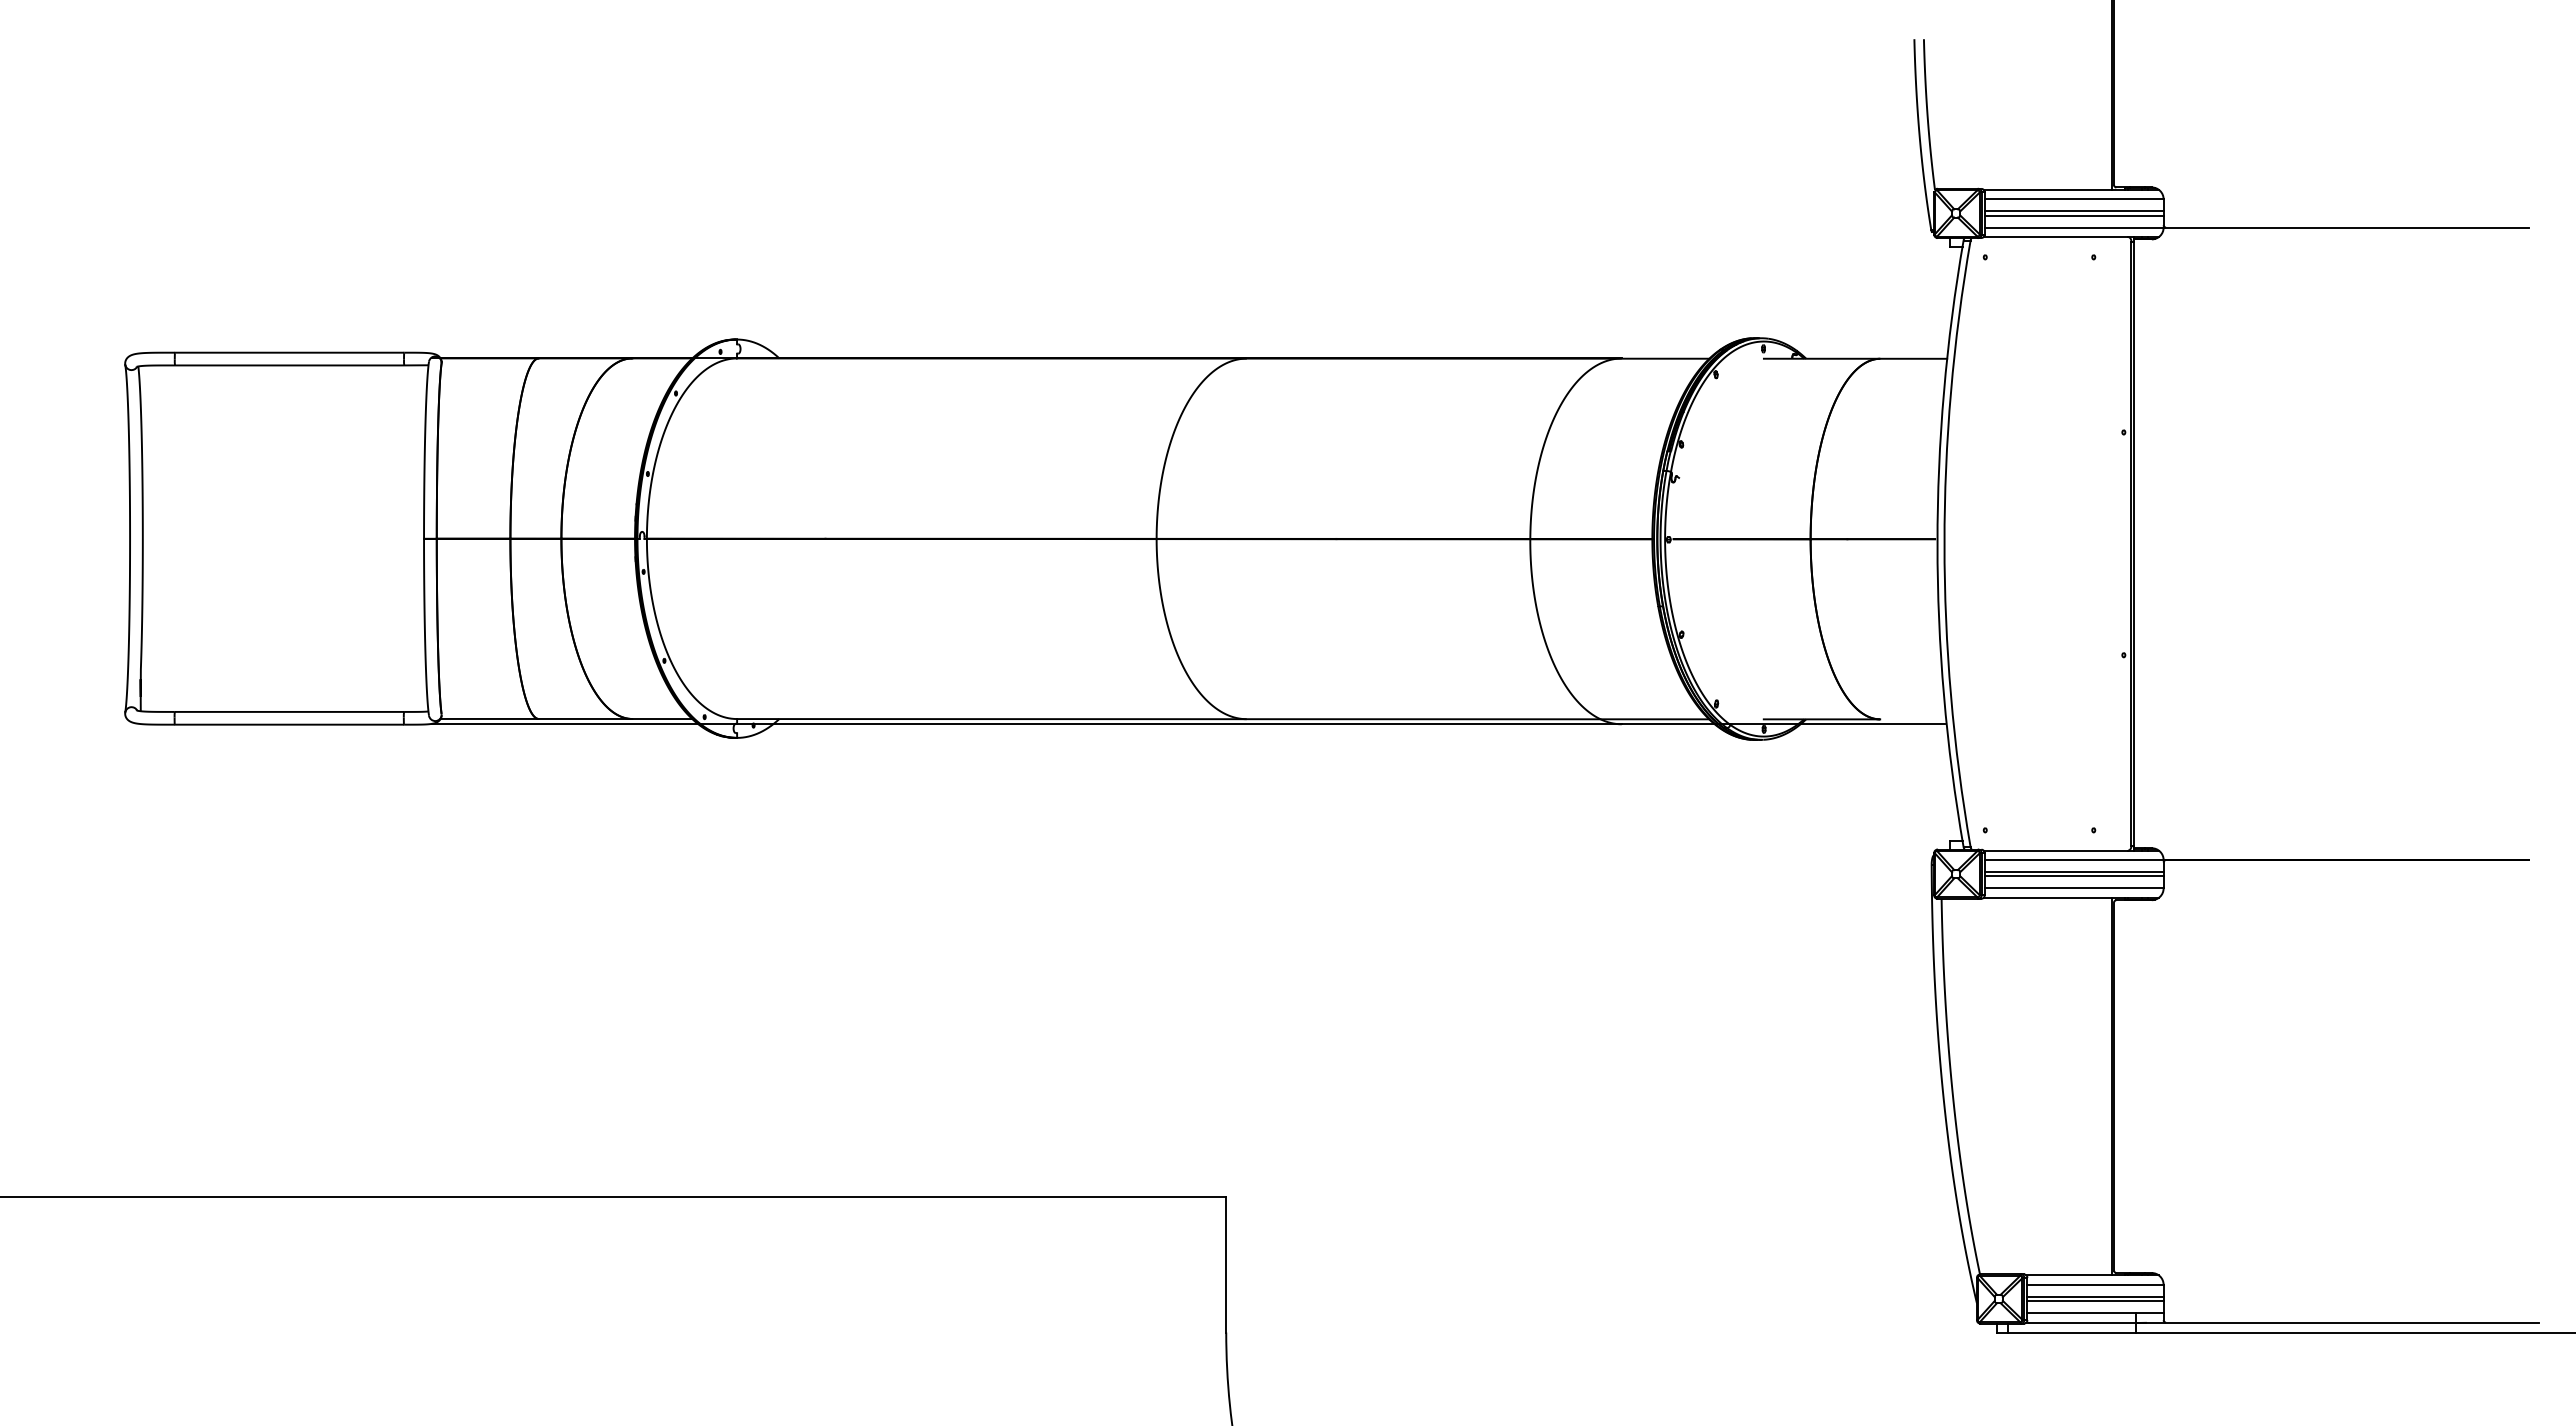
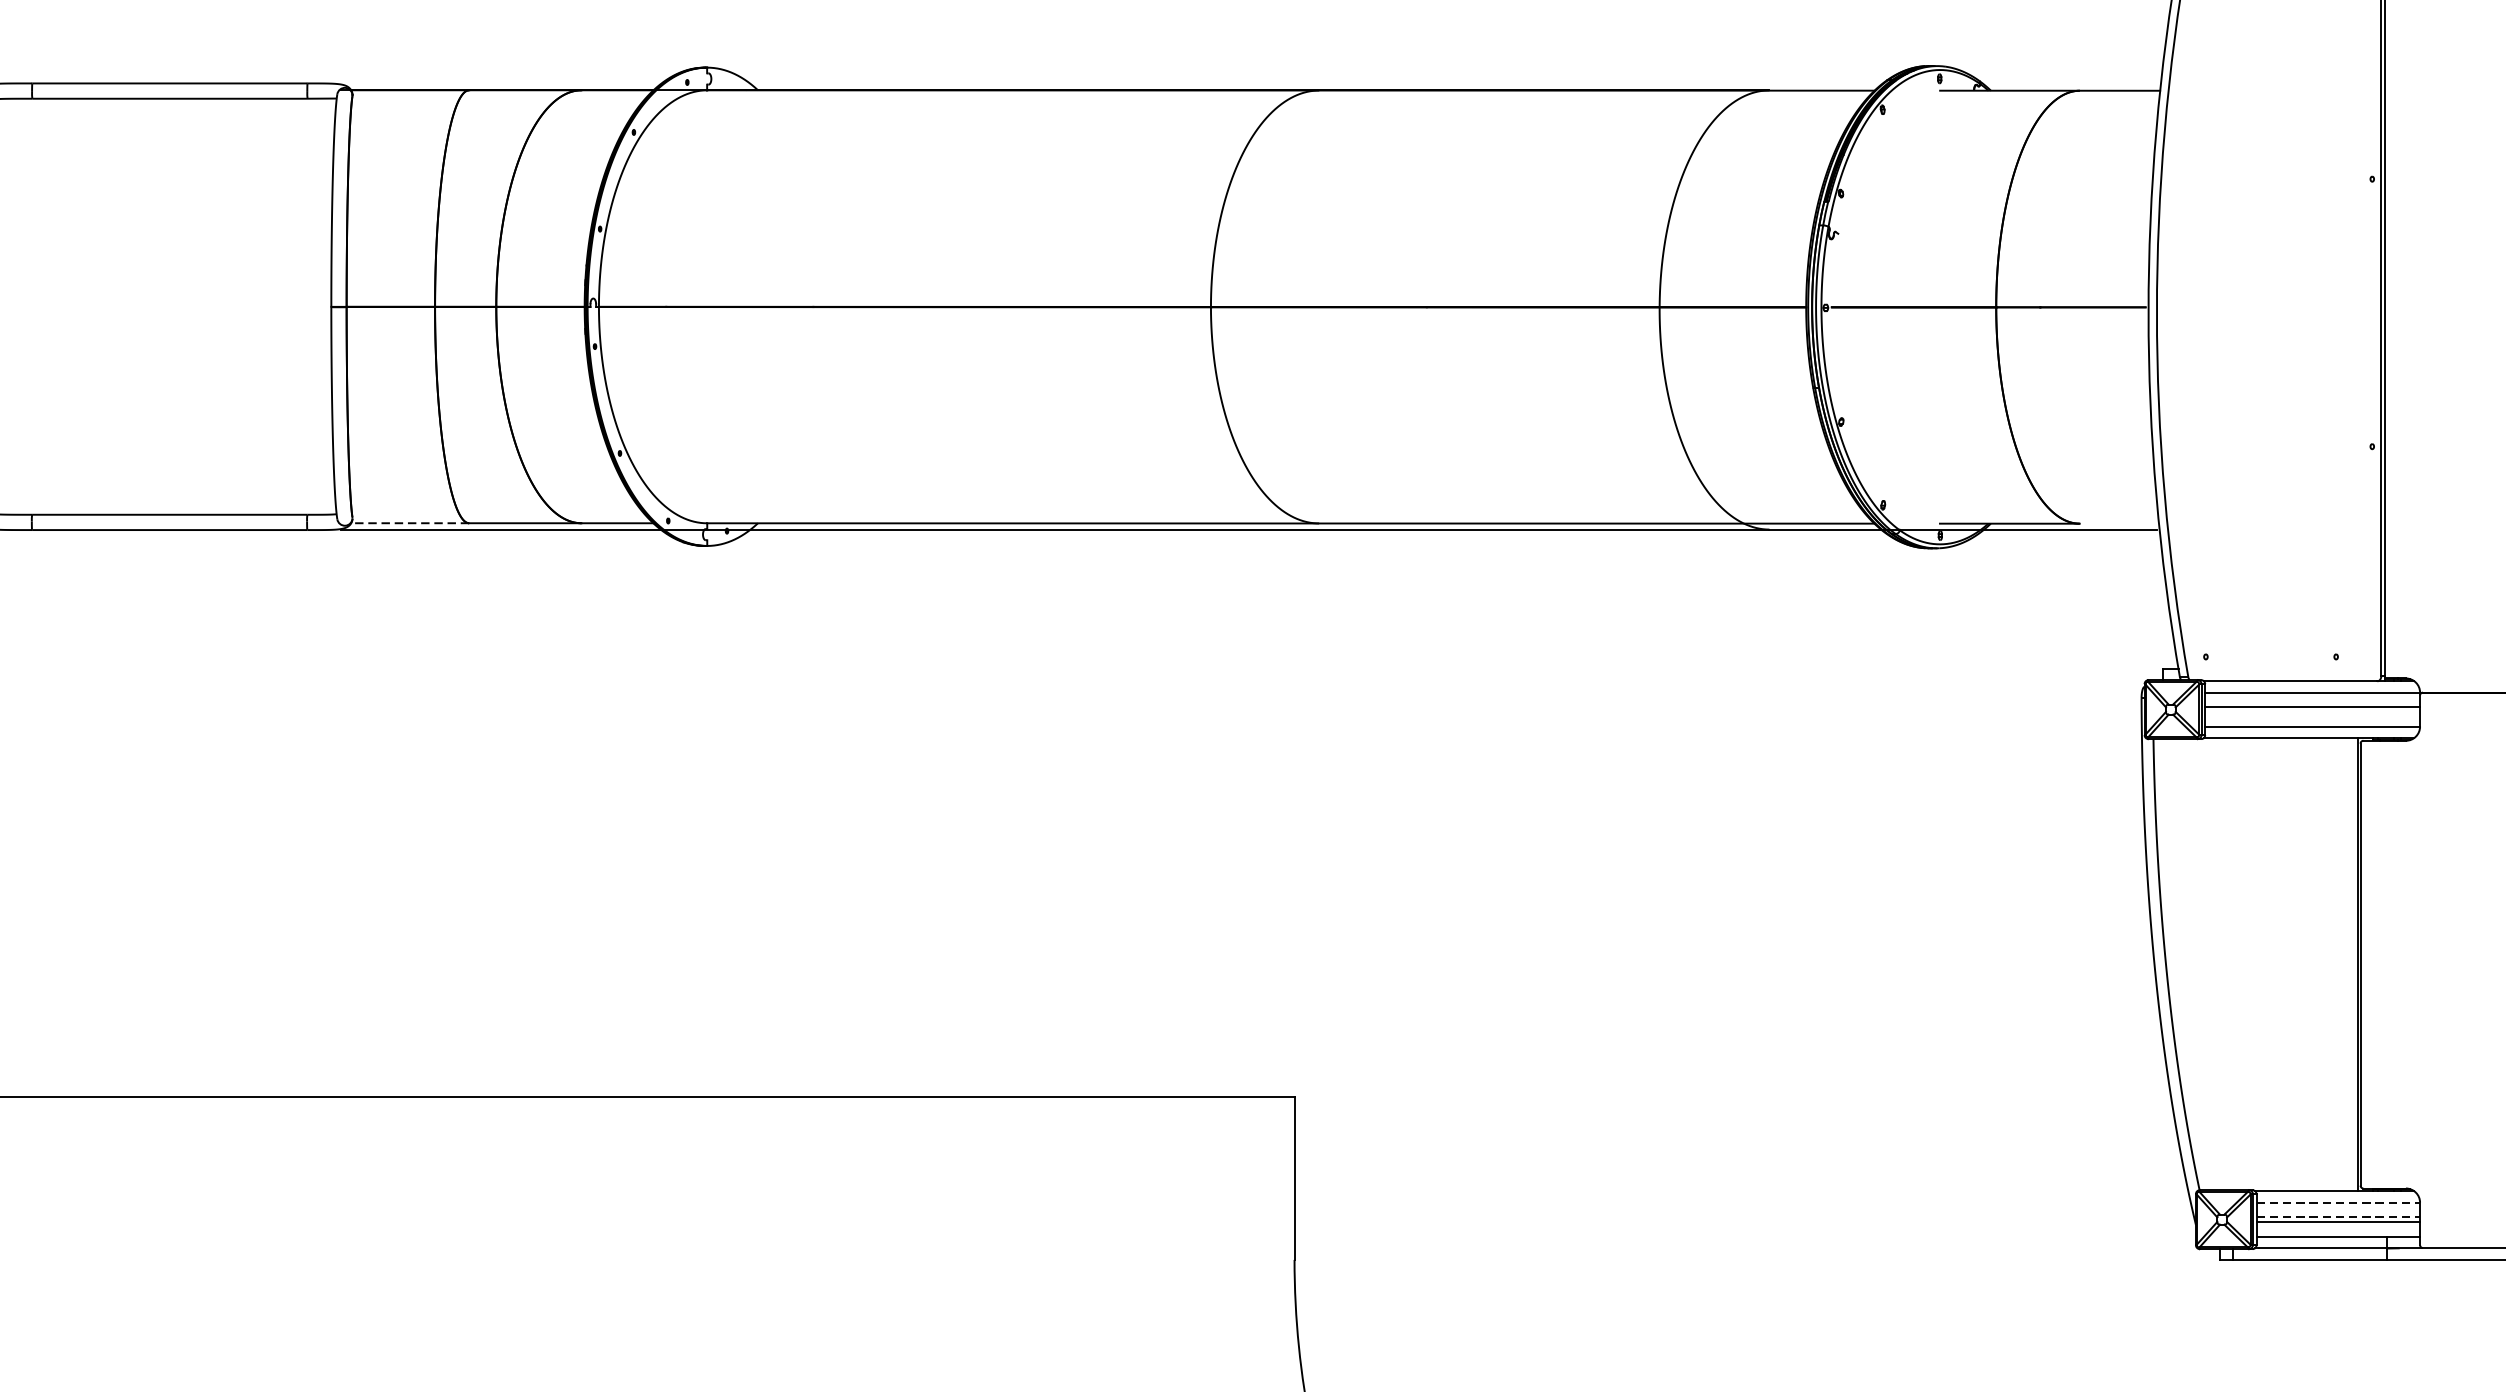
line: (489, 718) -> (409, 522), solid -> dashed
line: (2073, 876) -> (2311, 712), removed
line: (2096, 1284) -> (2339, 1202), solid -> dashed
line: (2096, 1296) -> (2339, 1216), solid -> dashed

